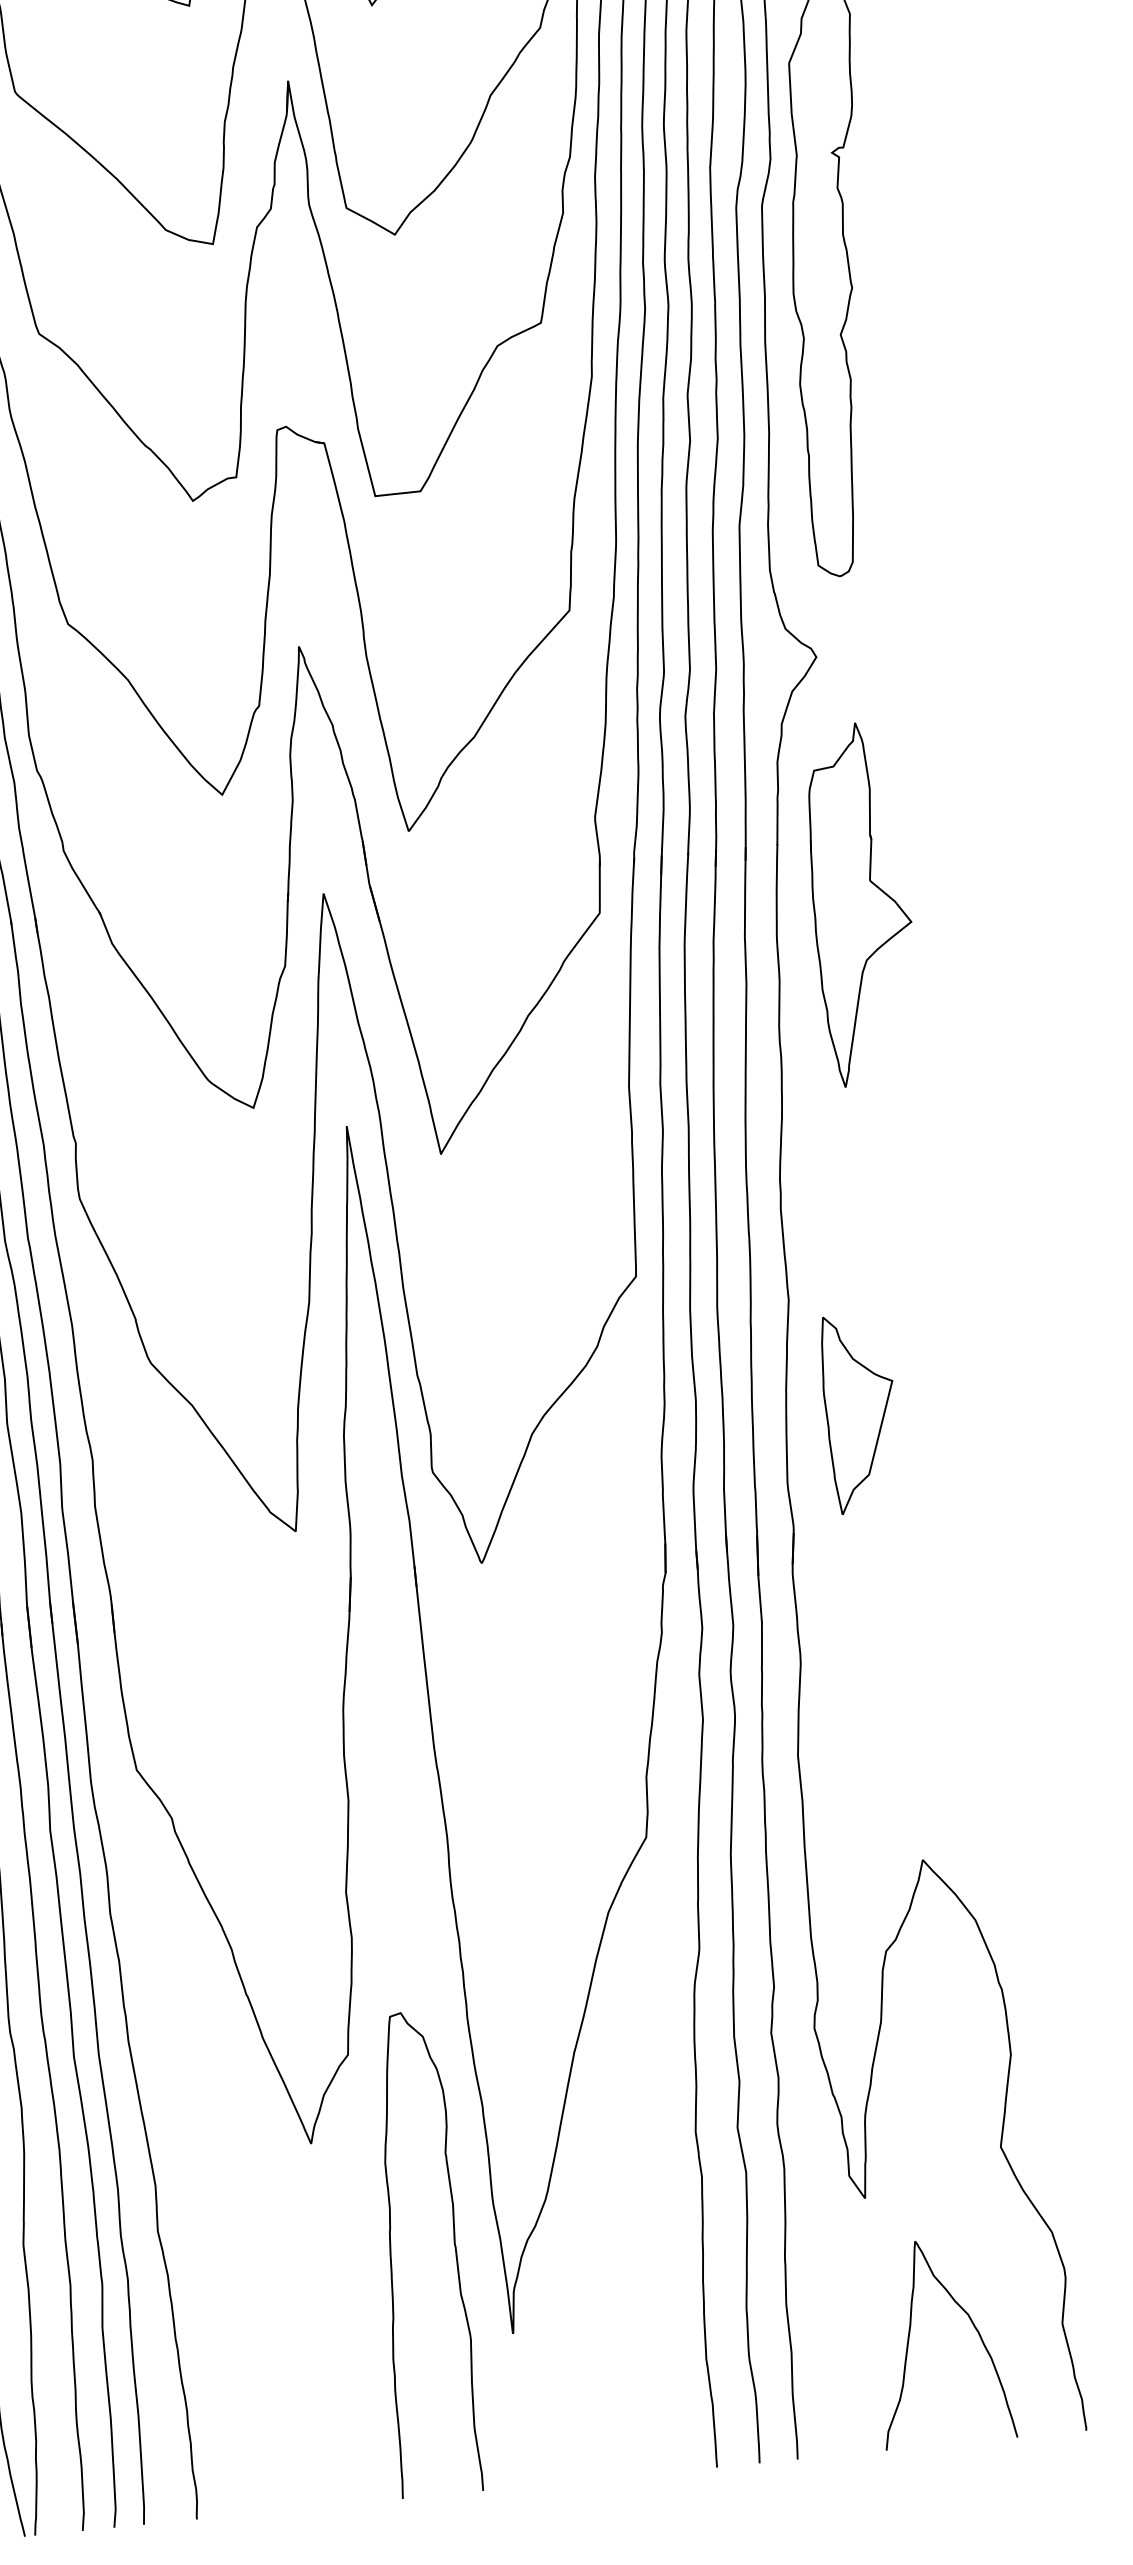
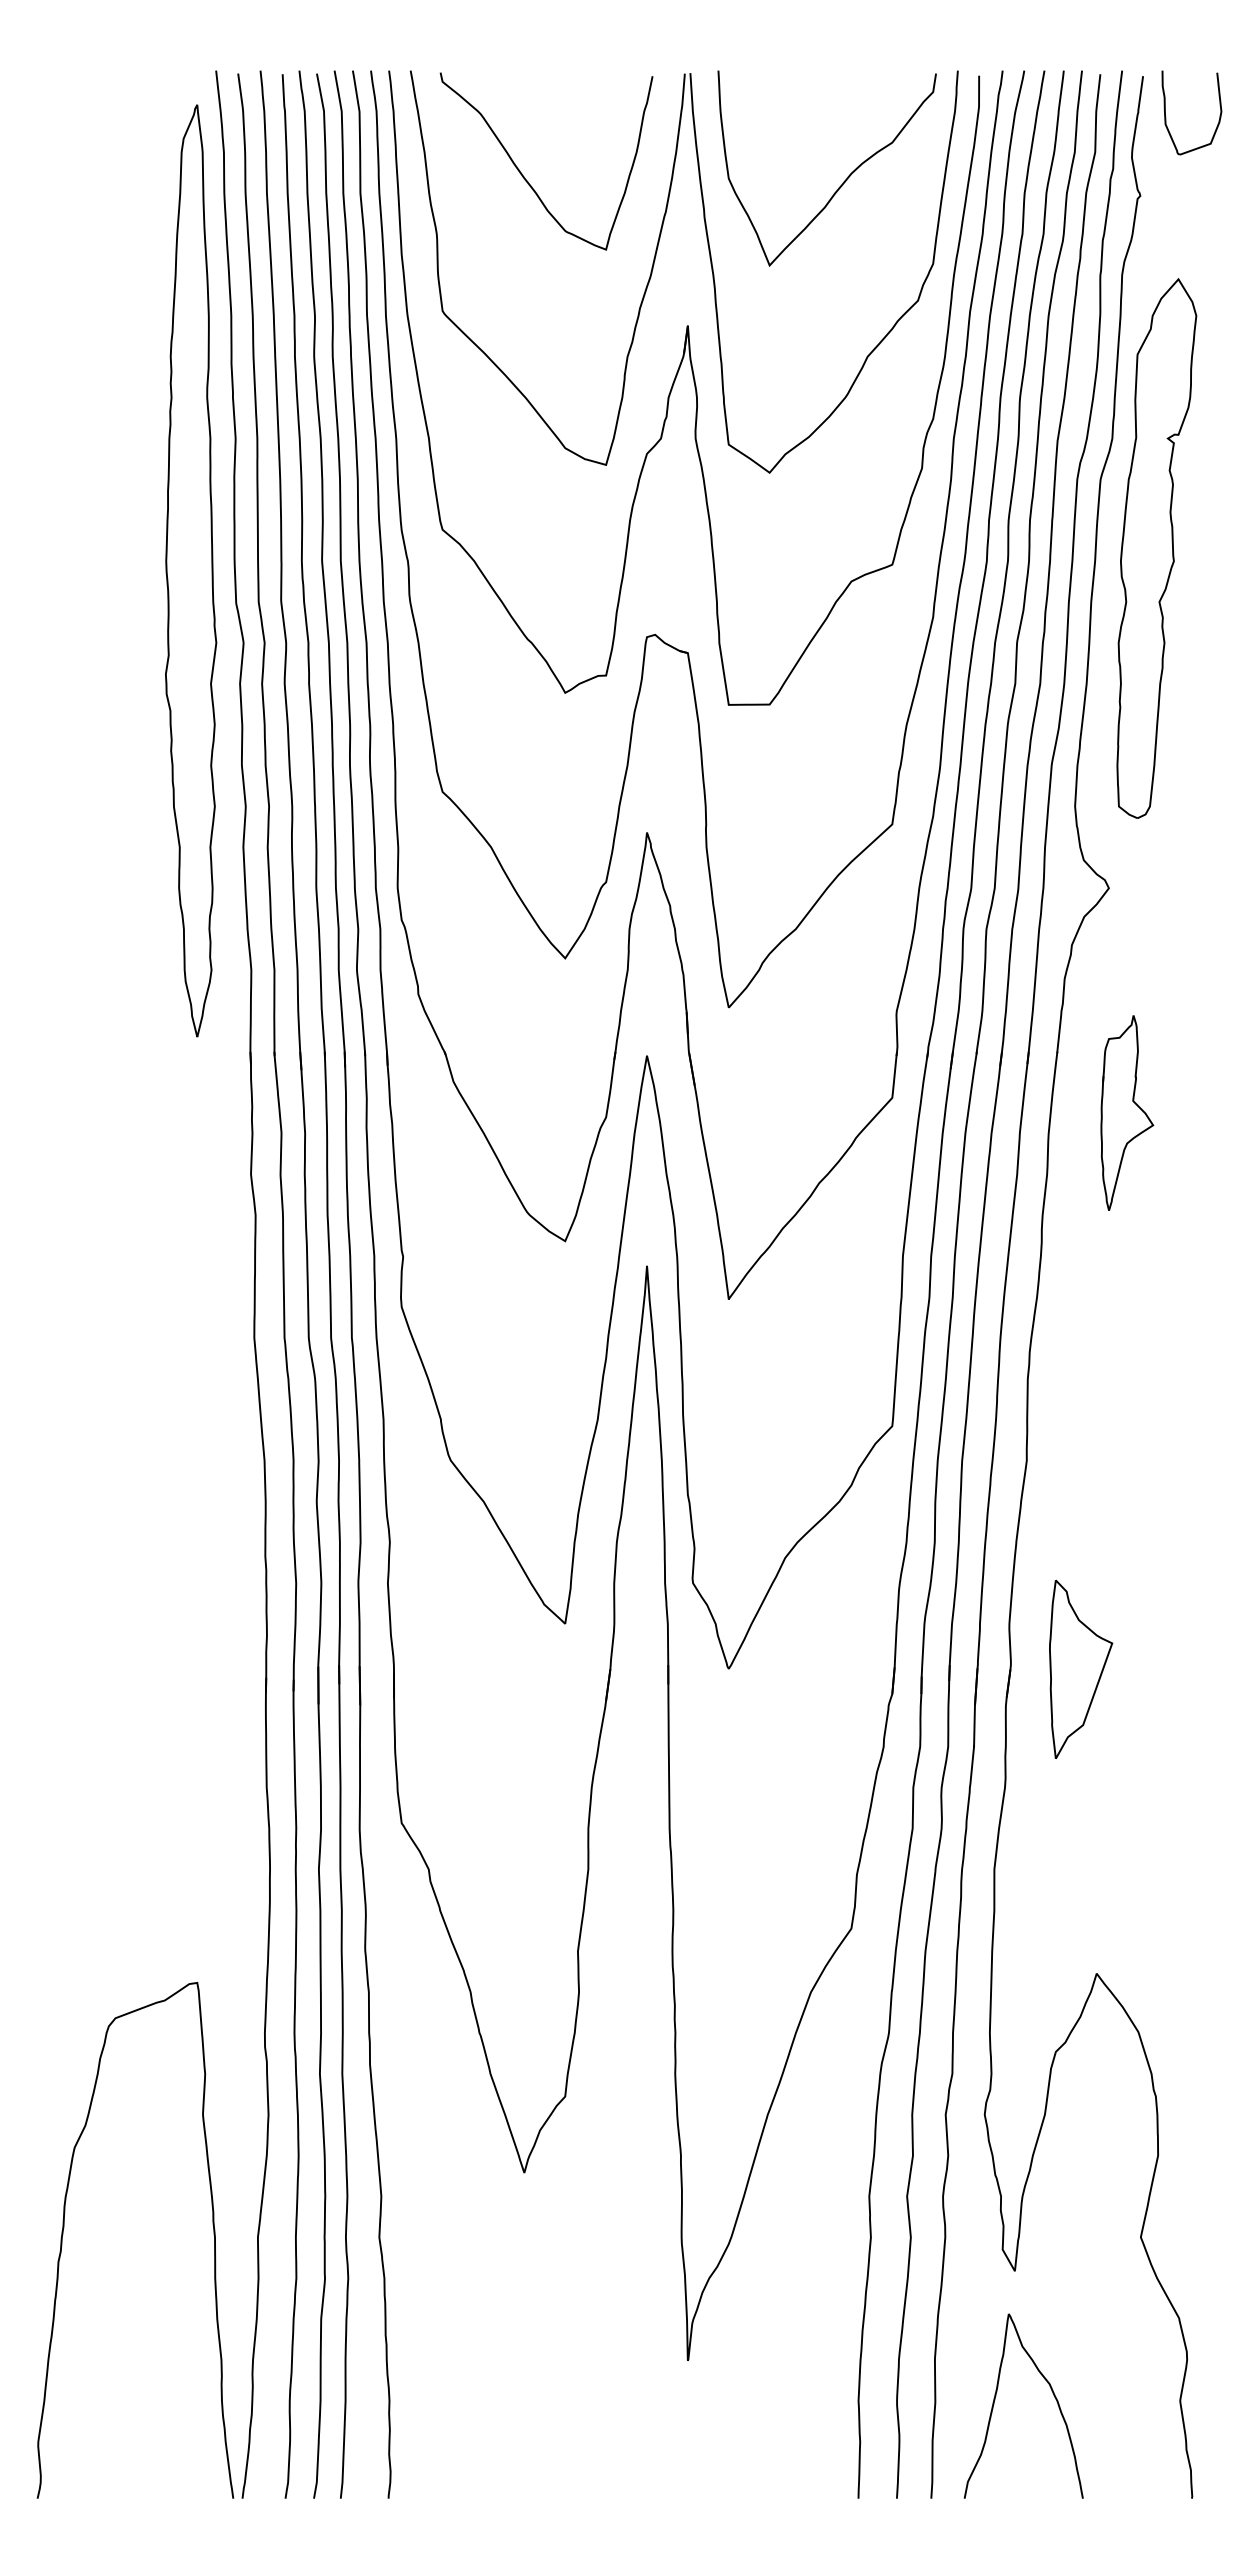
part: (861, 903) -> (1127, 1112), size x0.6
part: (861, 1412) -> (1081, 1668), moved
curve: (391, 2256) -> (586, 2280), removed
curve: (909, 2338) -> (995, 2400), moved

